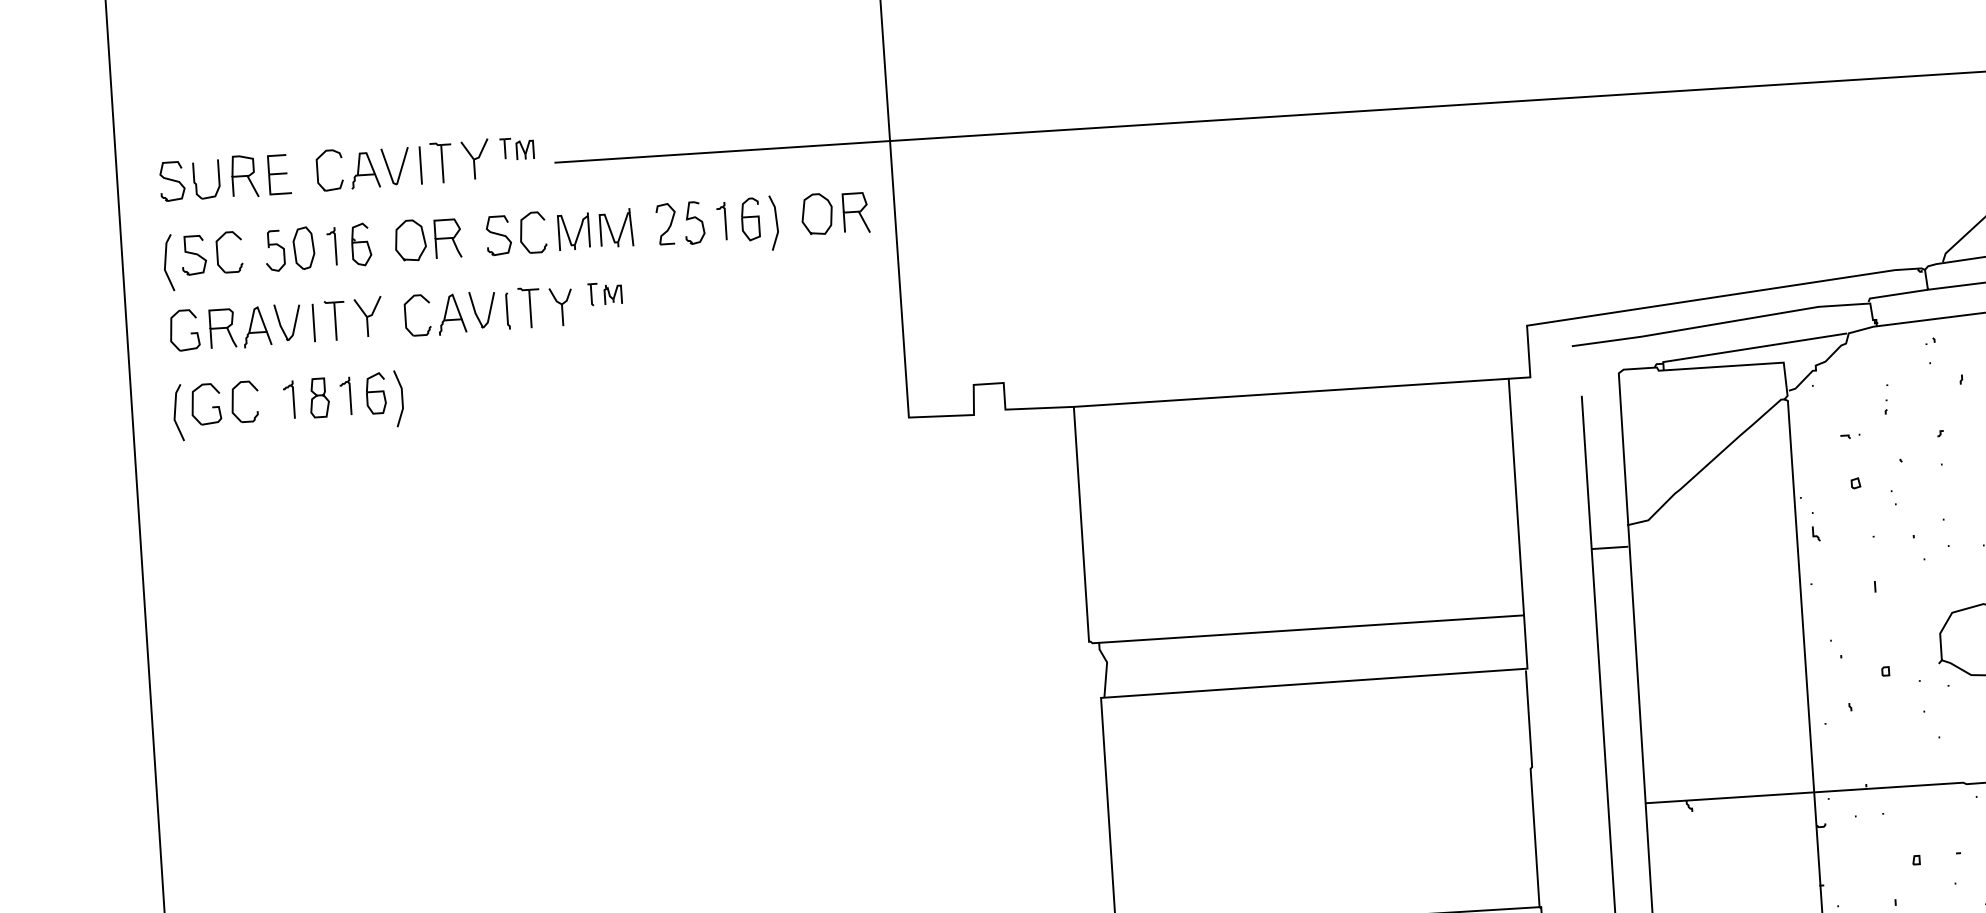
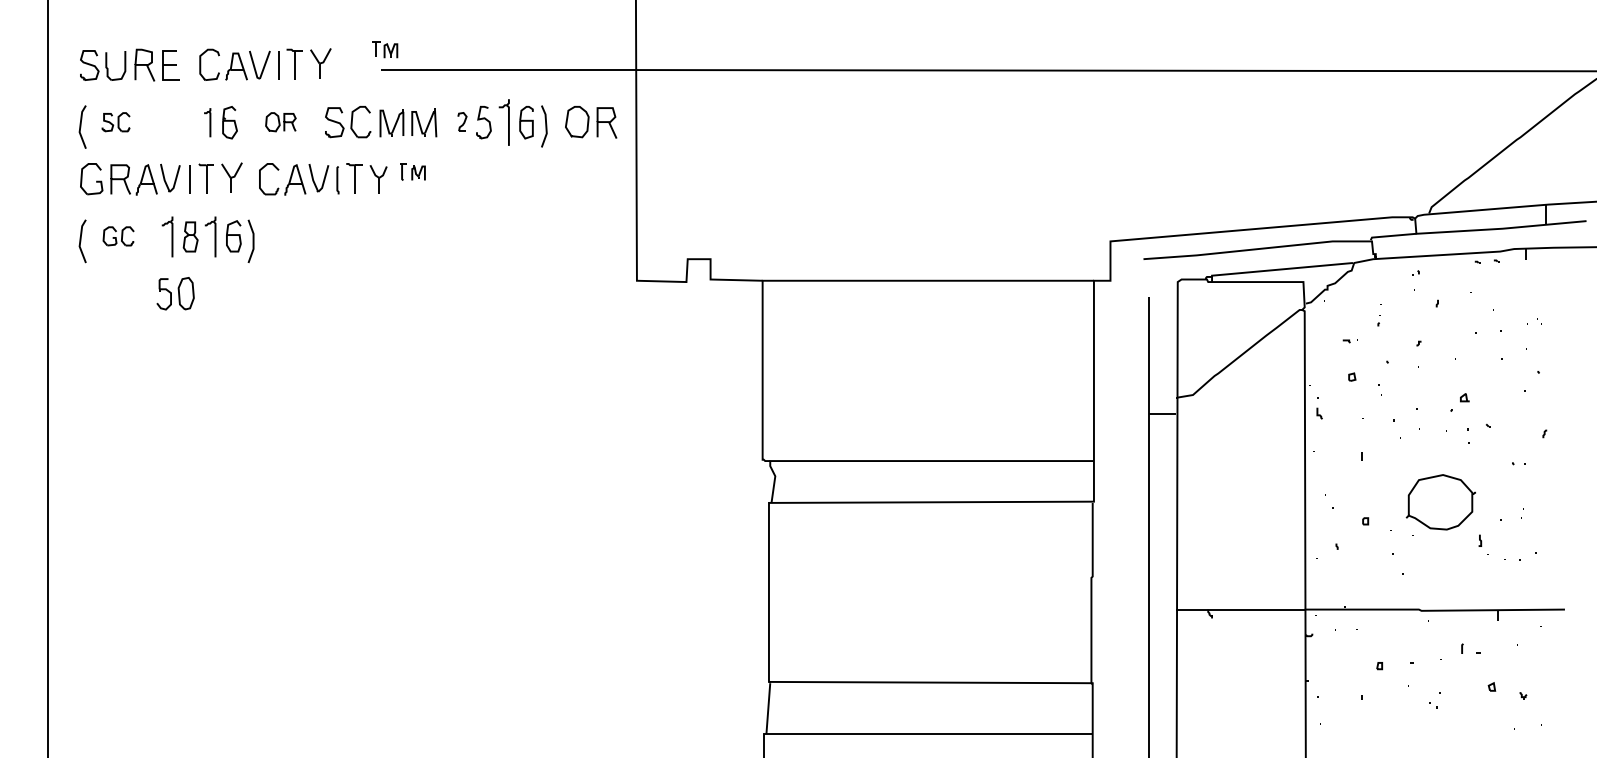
part: (517, 148) -> (385, 49), moved
part: (721, 221) -> (504, 122), size x1.6
part: (666, 223) -> (462, 121), size x0.6
part: (427, 240) -> (280, 122), size x0.6
part: (289, 248) -> (175, 293), moved
part: (211, 254) -> (115, 122), size x0.6
part: (345, 395) -> (210, 236), size x1.4
part: (289, 399) -> (167, 236), size x1.4
part: (224, 403) -> (118, 236), size x0.6

